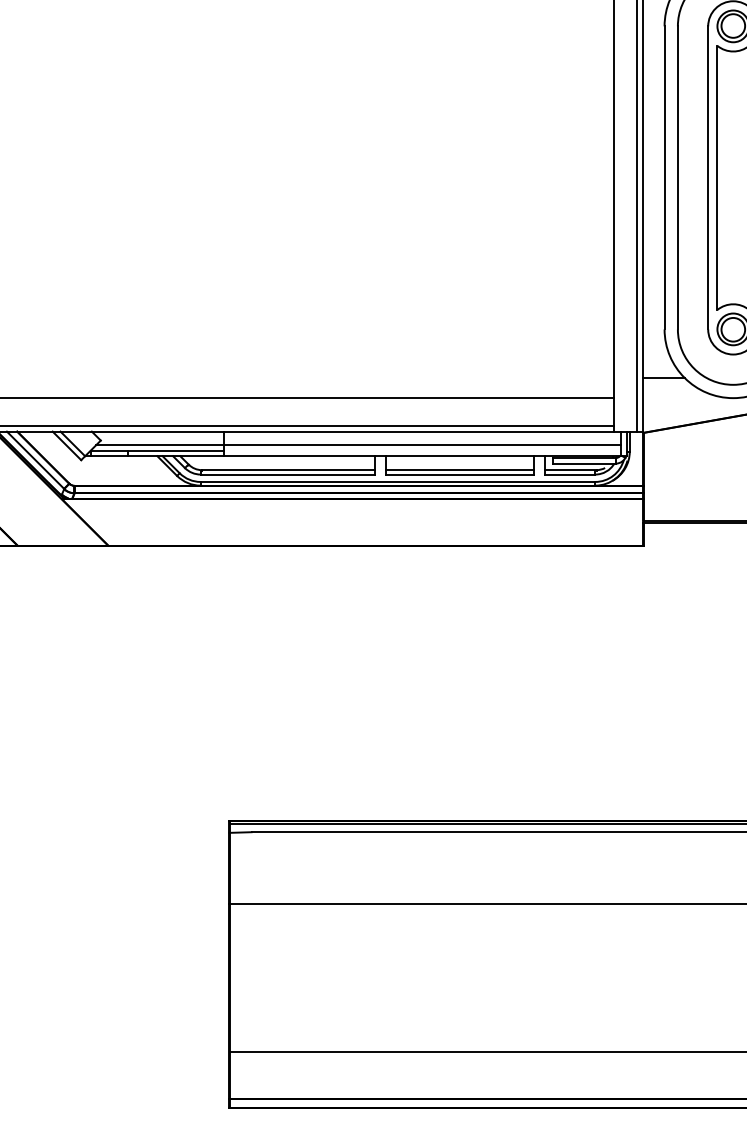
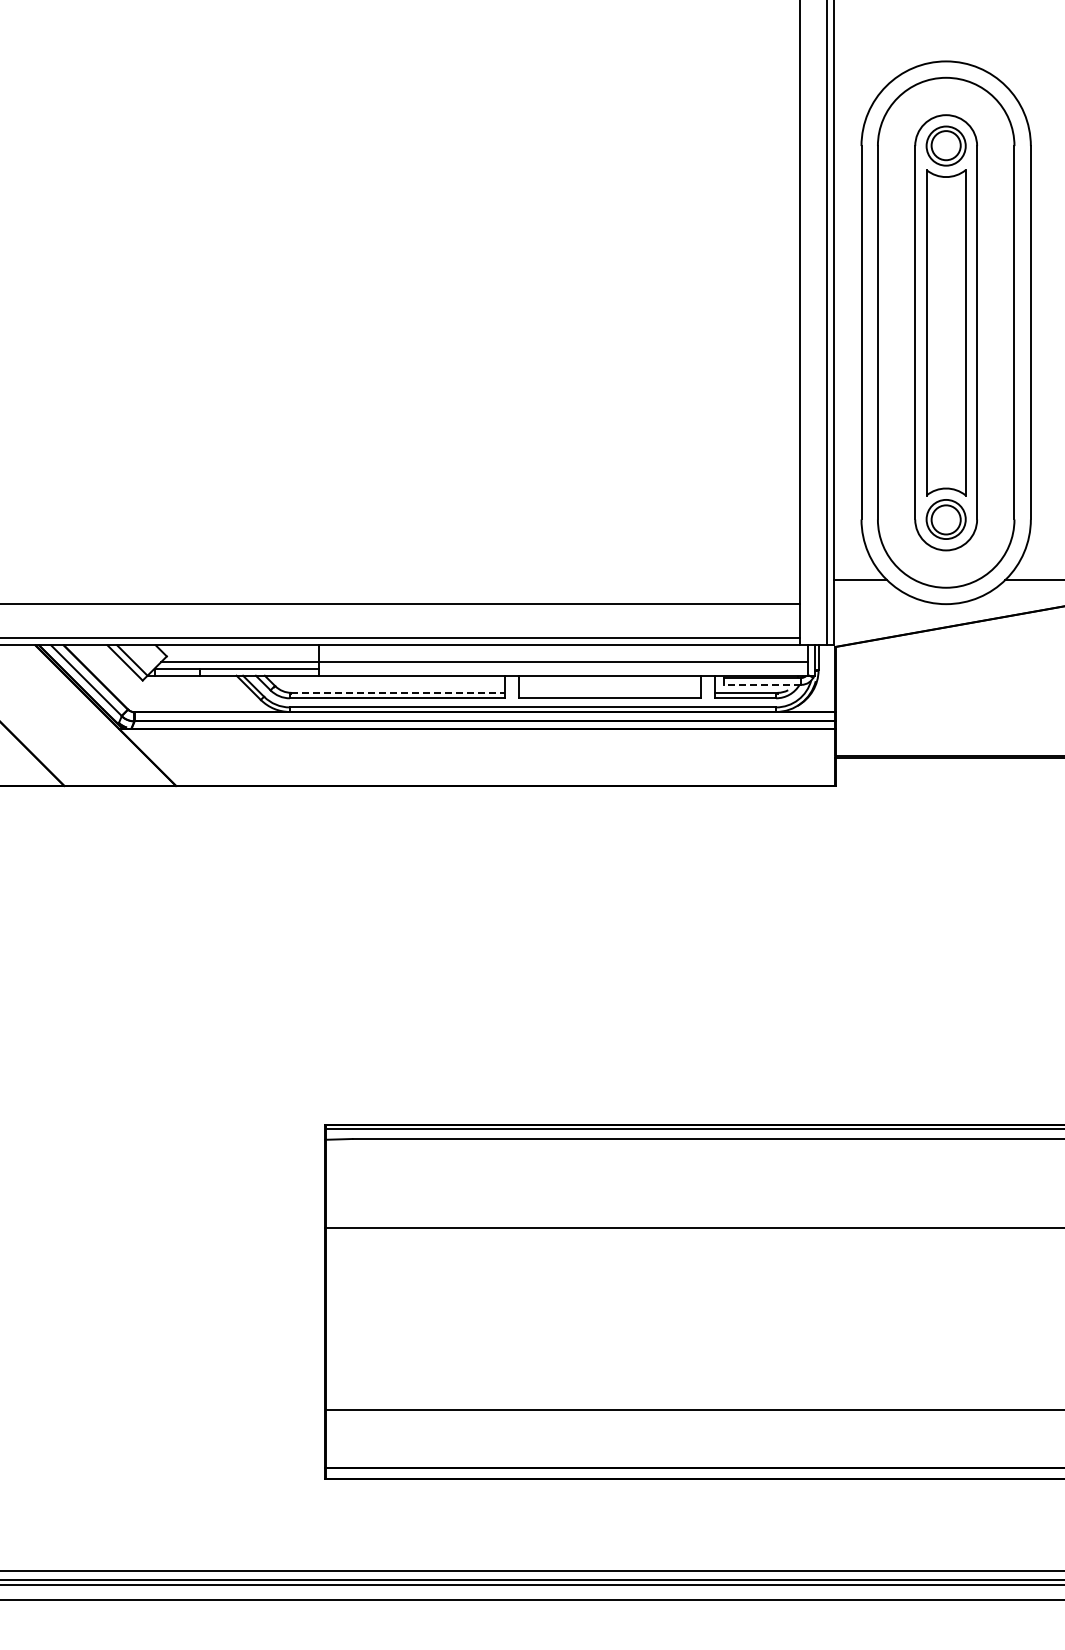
line: (584, 463) -> (762, 684), solid -> dashed
line: (288, 469) -> (398, 692), solid -> dashed
line: (460, 469) -> (609, 692), removed

